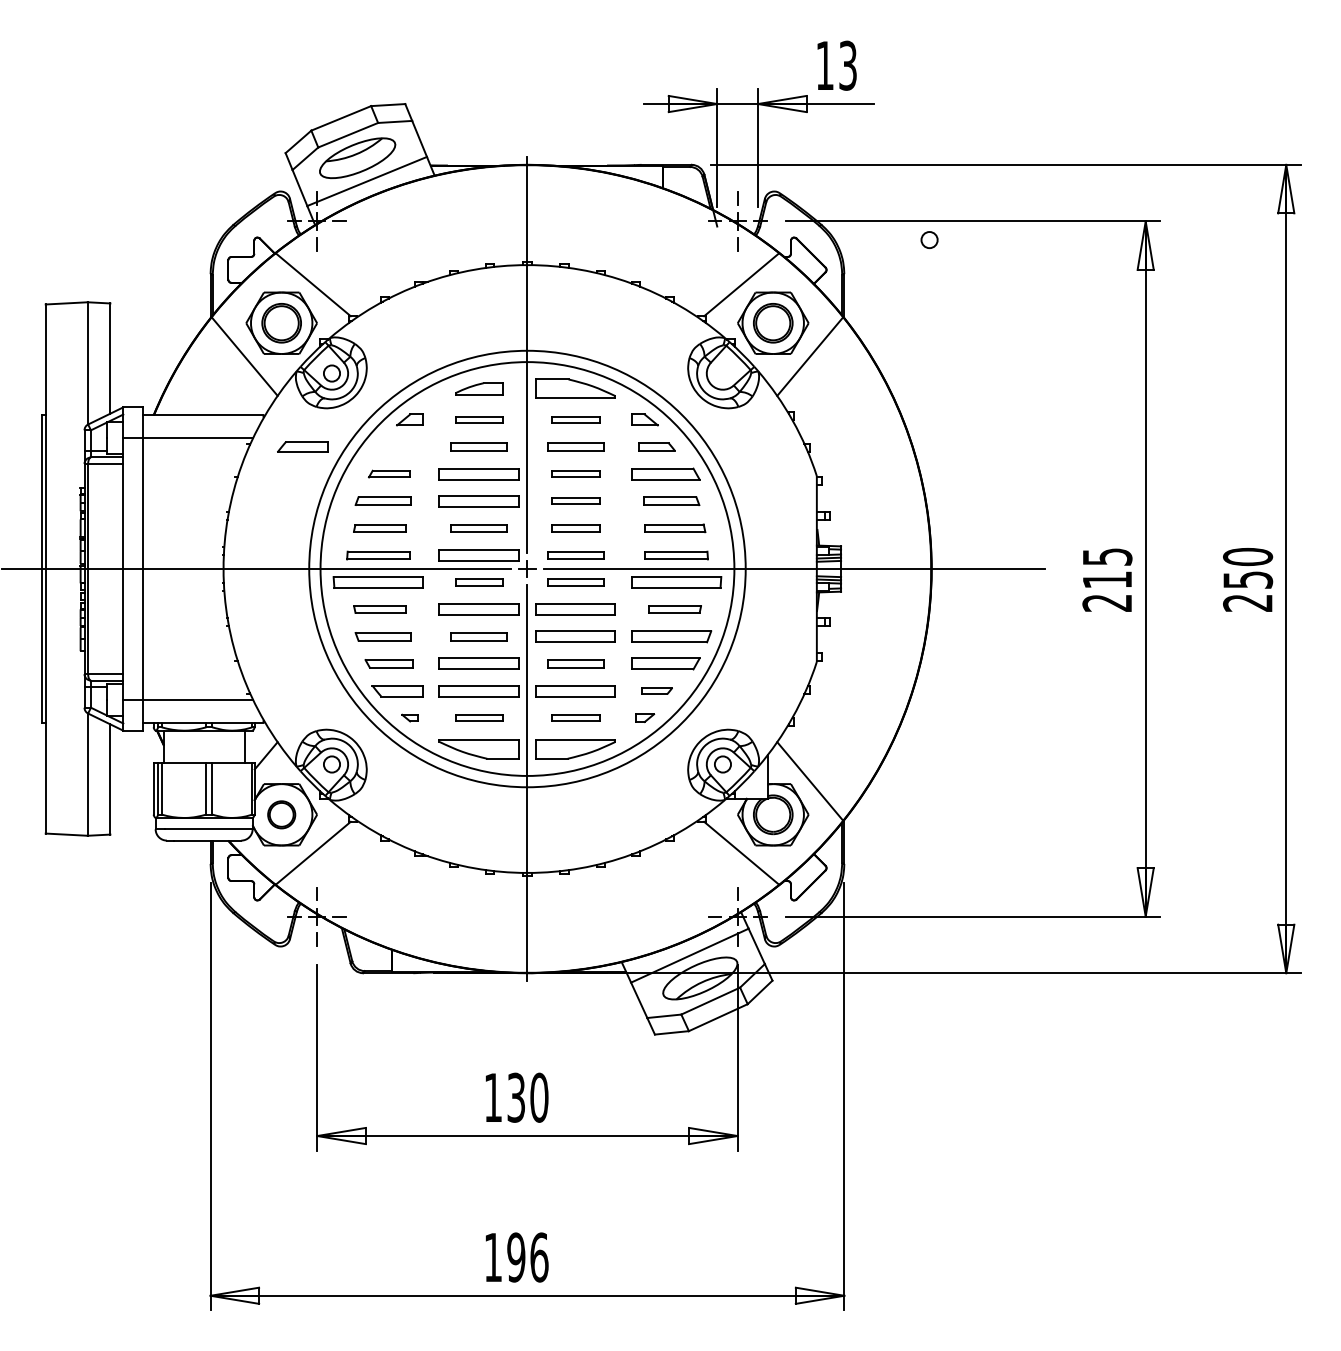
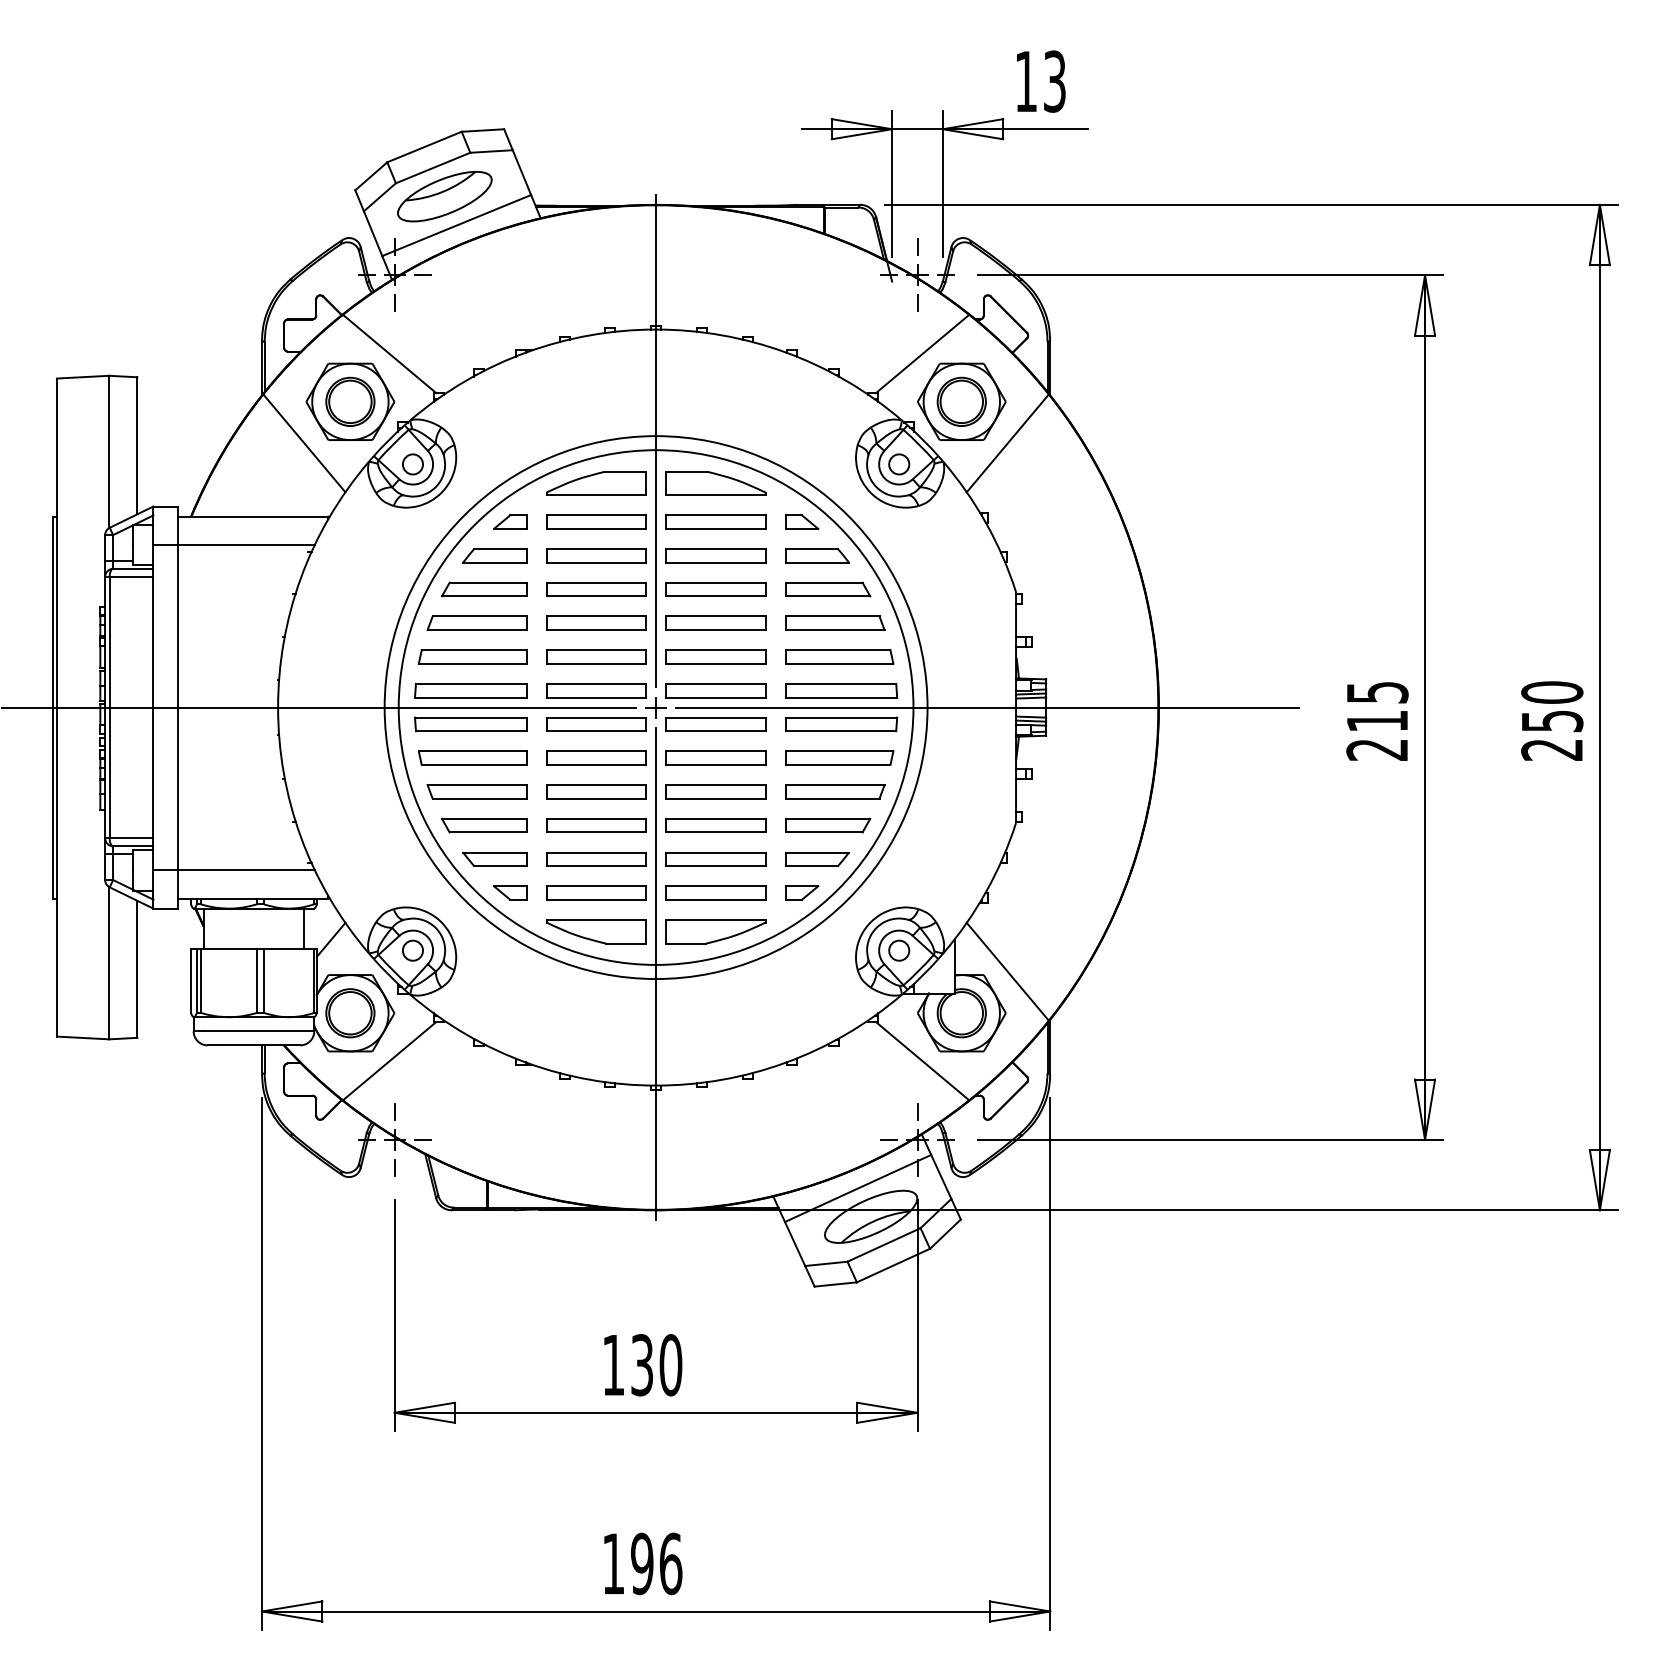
circle: (929, 240) -> (899, 464), moved
part: (479, 388) -> (596, 483), size x1.67
part: (479, 419) -> (596, 521), size x1.67
part: (575, 419) -> (715, 521), size x1.67
part: (302, 446) -> (494, 555), moved
part: (479, 446) -> (596, 555), size x1.43
part: (575, 446) -> (715, 555), size x1.43
part: (657, 446) -> (817, 555), size x1.43
part: (389, 474) -> (484, 589), size x1.67
part: (575, 474) -> (715, 589), size x1.67
part: (383, 500) -> (476, 622), size x1.43
part: (575, 500) -> (715, 622), size x1.67
part: (671, 501) -> (835, 623), size x1.43
part: (379, 527) -> (472, 656), size x1.67
part: (479, 527) -> (596, 656), size x1.43
part: (575, 527) -> (715, 656), size x1.67
part: (674, 527) -> (839, 656), size x1.43
part: (378, 555) -> (470, 690), size x1.43
part: (575, 555) -> (715, 690), size x1.43
part: (676, 555) -> (841, 690), size x1.43
part: (479, 582) -> (596, 724), size x1.67
part: (575, 582) -> (715, 724), size x1.43
part: (379, 609) -> (472, 757), size x1.67
part: (674, 609) -> (839, 757), size x1.67
part: (383, 636) -> (476, 791), size x1.43
part: (479, 636) -> (596, 791), size x1.43
part: (389, 663) -> (484, 825), size x1.43
part: (575, 663) -> (715, 825), size x1.43
part: (657, 691) -> (817, 859), size x1.67
part: (409, 717) -> (509, 892), size x1.67
part: (479, 717) -> (596, 892), size x1.67
part: (575, 717) -> (715, 892), size x1.67
part: (645, 717) -> (802, 892), size x1.43
part: (281, 814) -> (350, 1013), size x1.43

